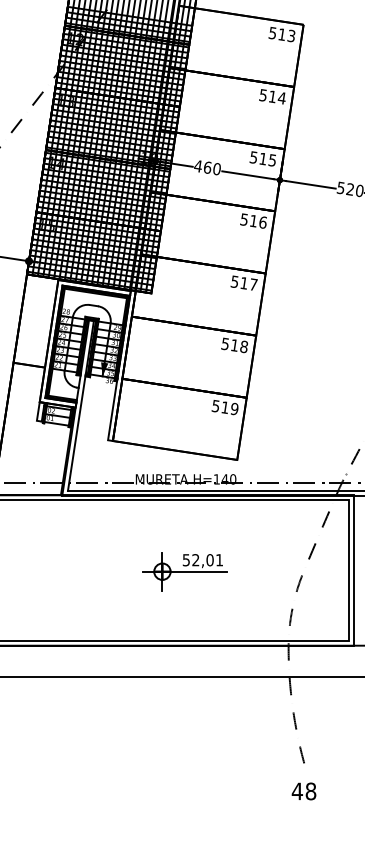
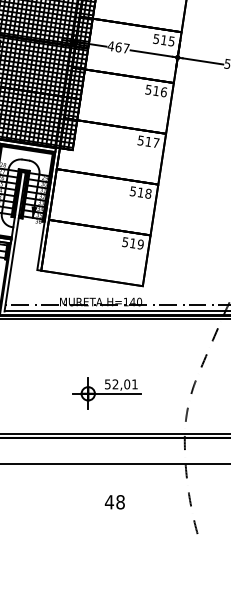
text: (217, 168) -> (126, 48), 460 -> 467
part: (184, 571) -> (106, 393), moved
text: (303, 791) -> (114, 502), moved

